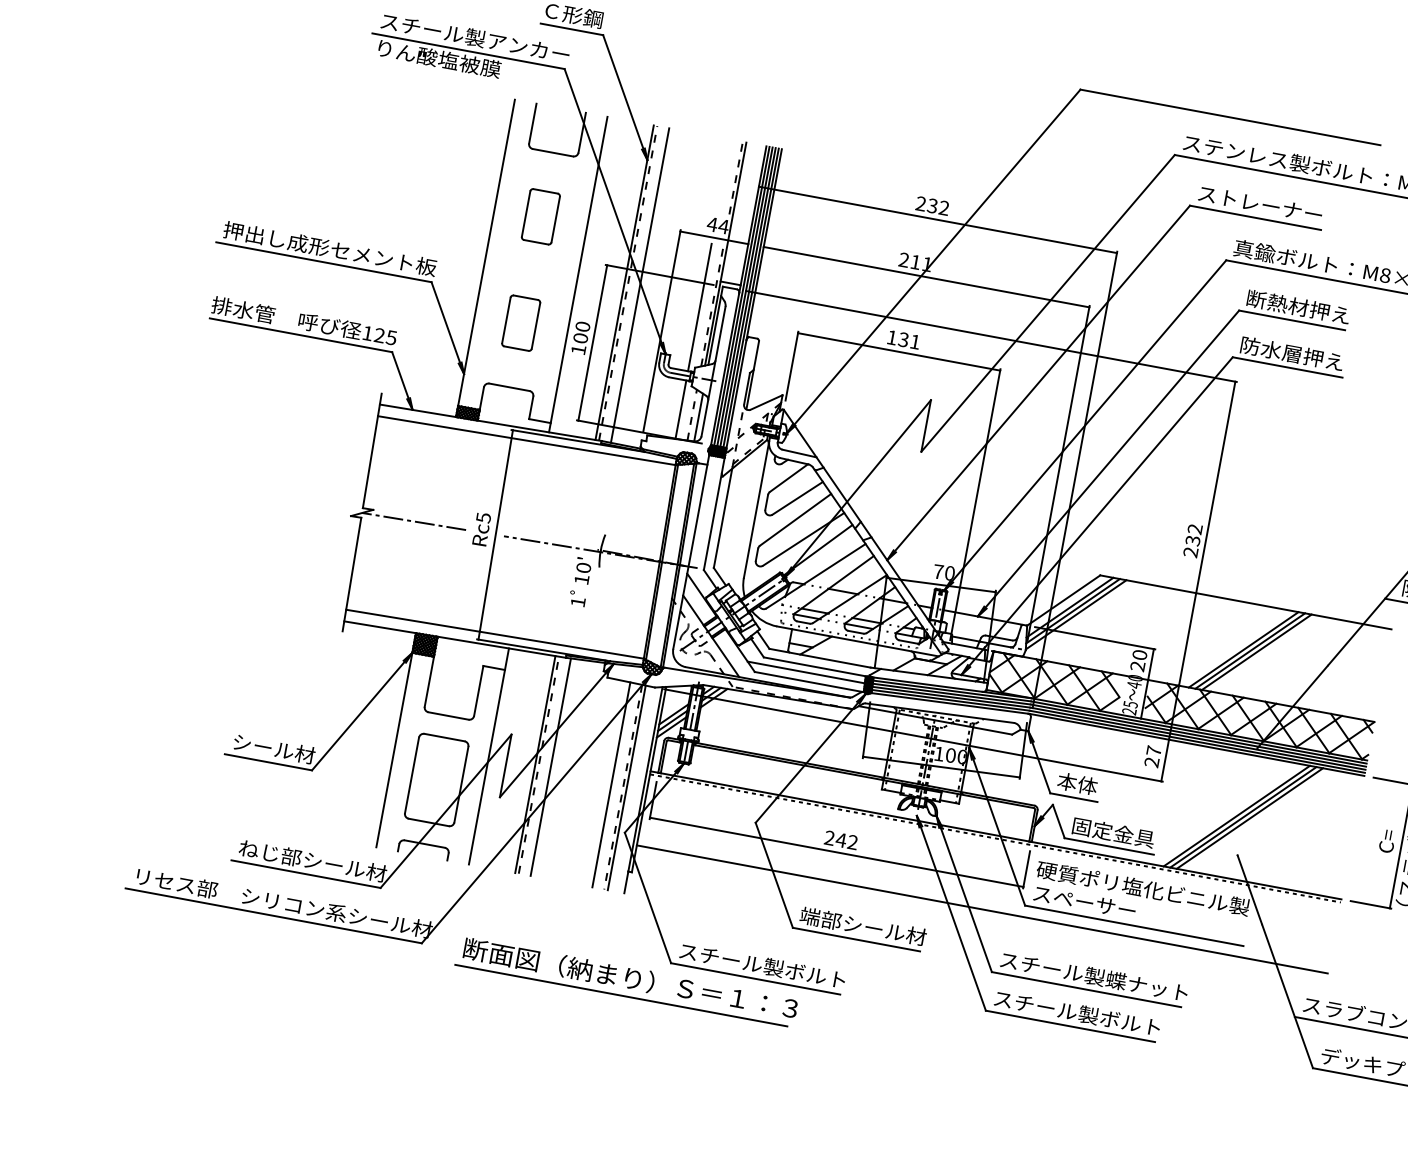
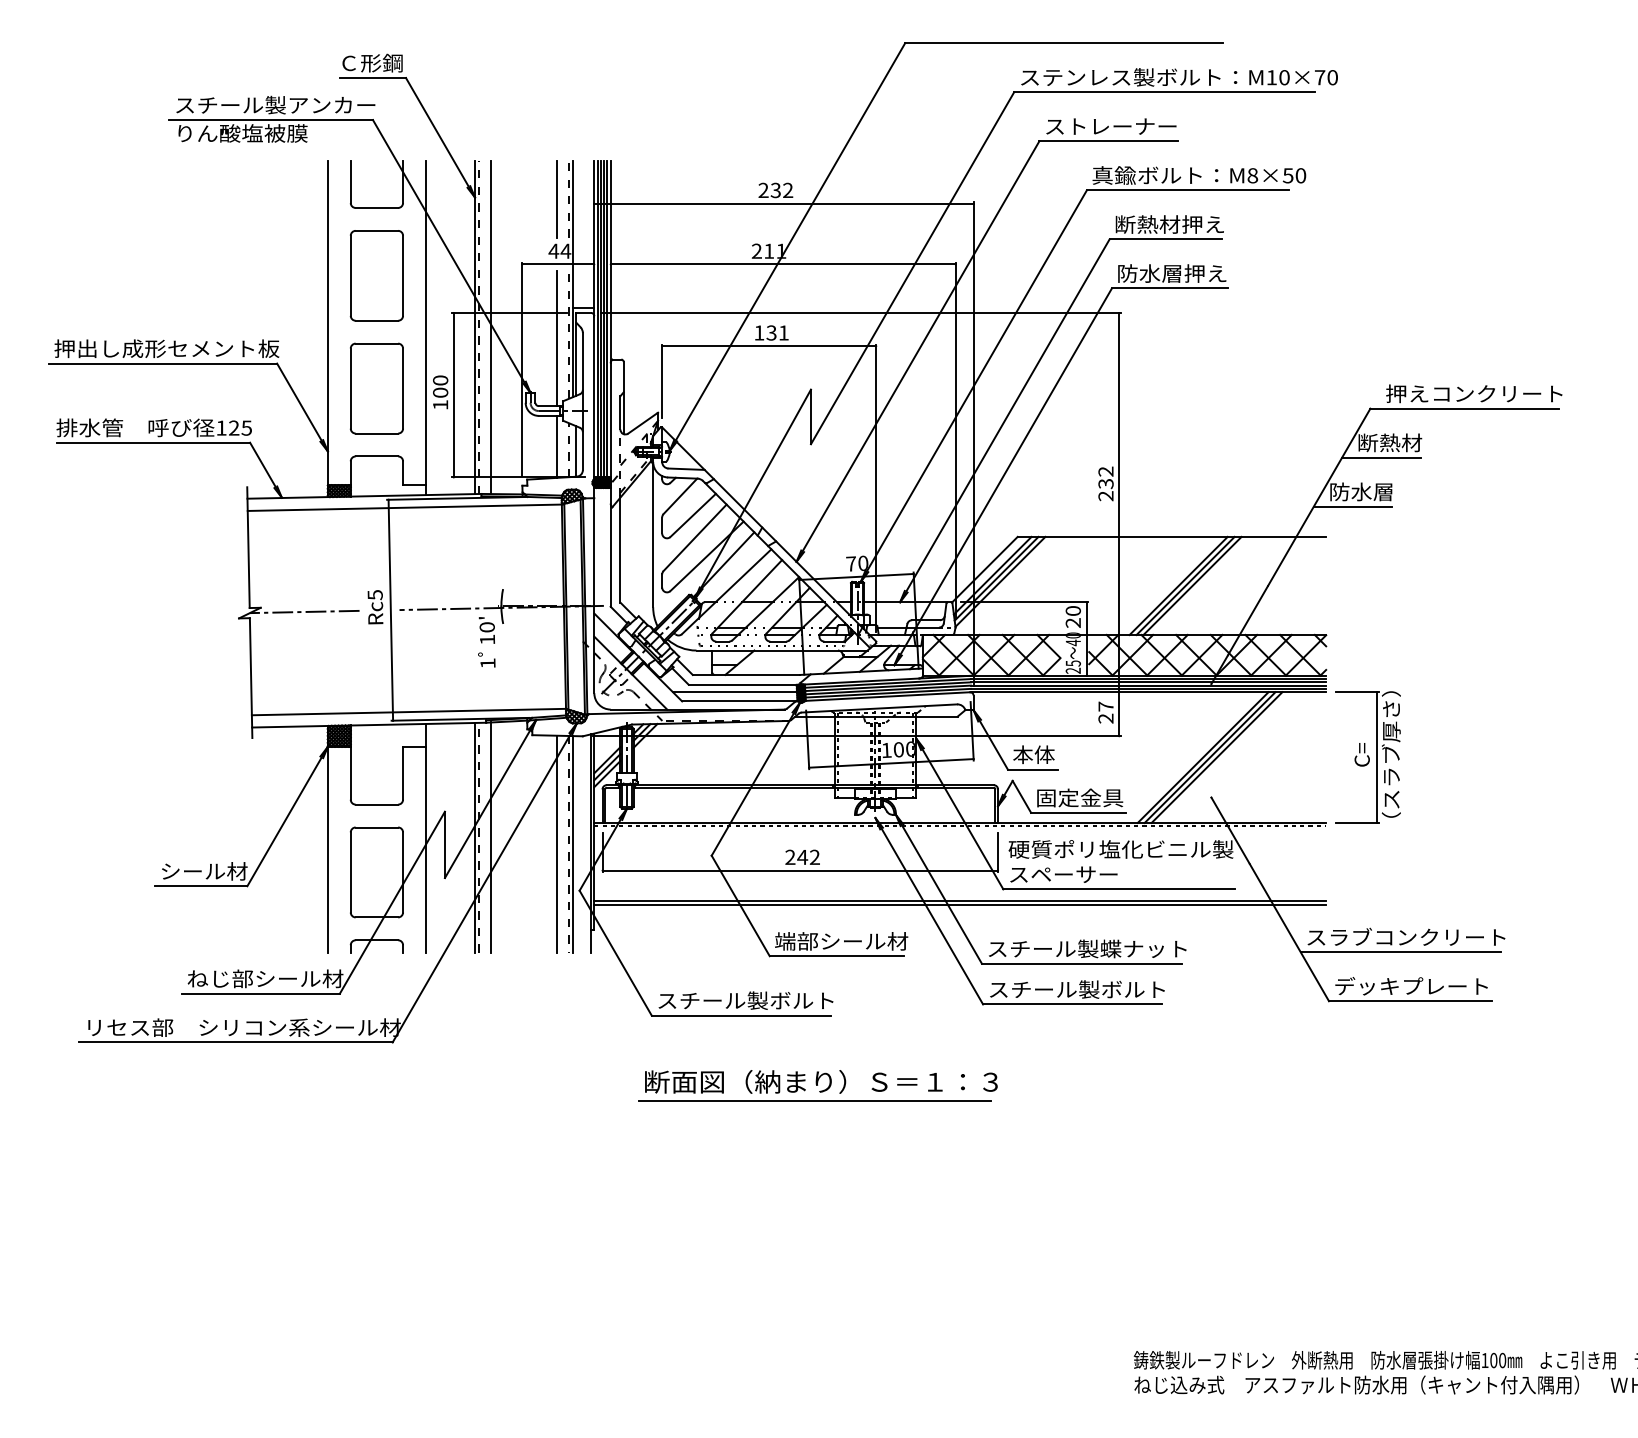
line: (724, 175) -> (556, 198), added
part: (540, 216) -> (376, 275), size x1.67
part: (520, 323) -> (376, 388), size x1.67
line: (982, 912) -> (960, 904), added
part: (626, 981) -> (817, 1085), moved

